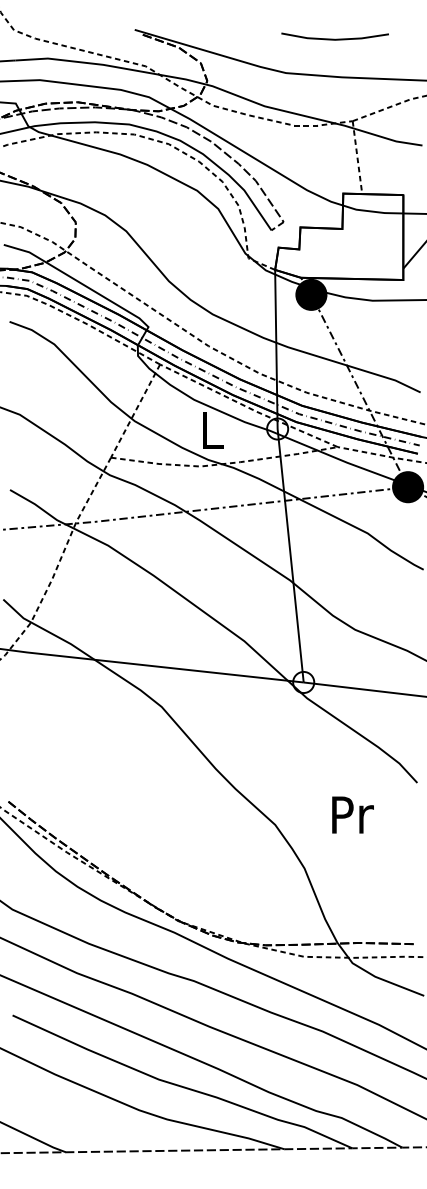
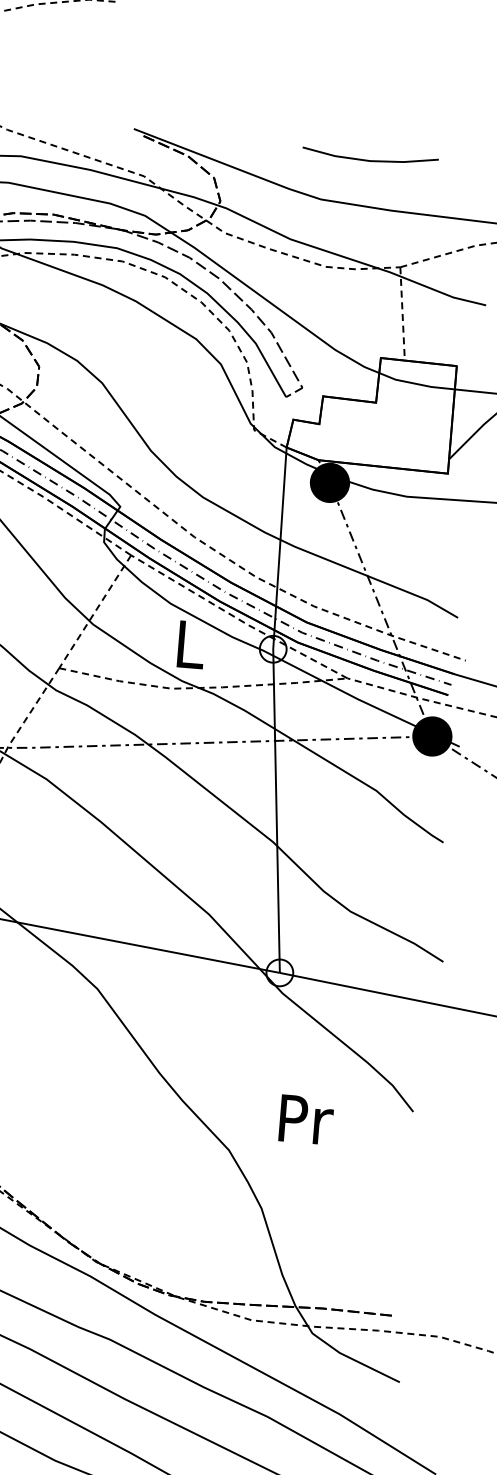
line: (334, 38) -> (369, 159), moved
text: (352, 814) -> (305, 1119), moved

